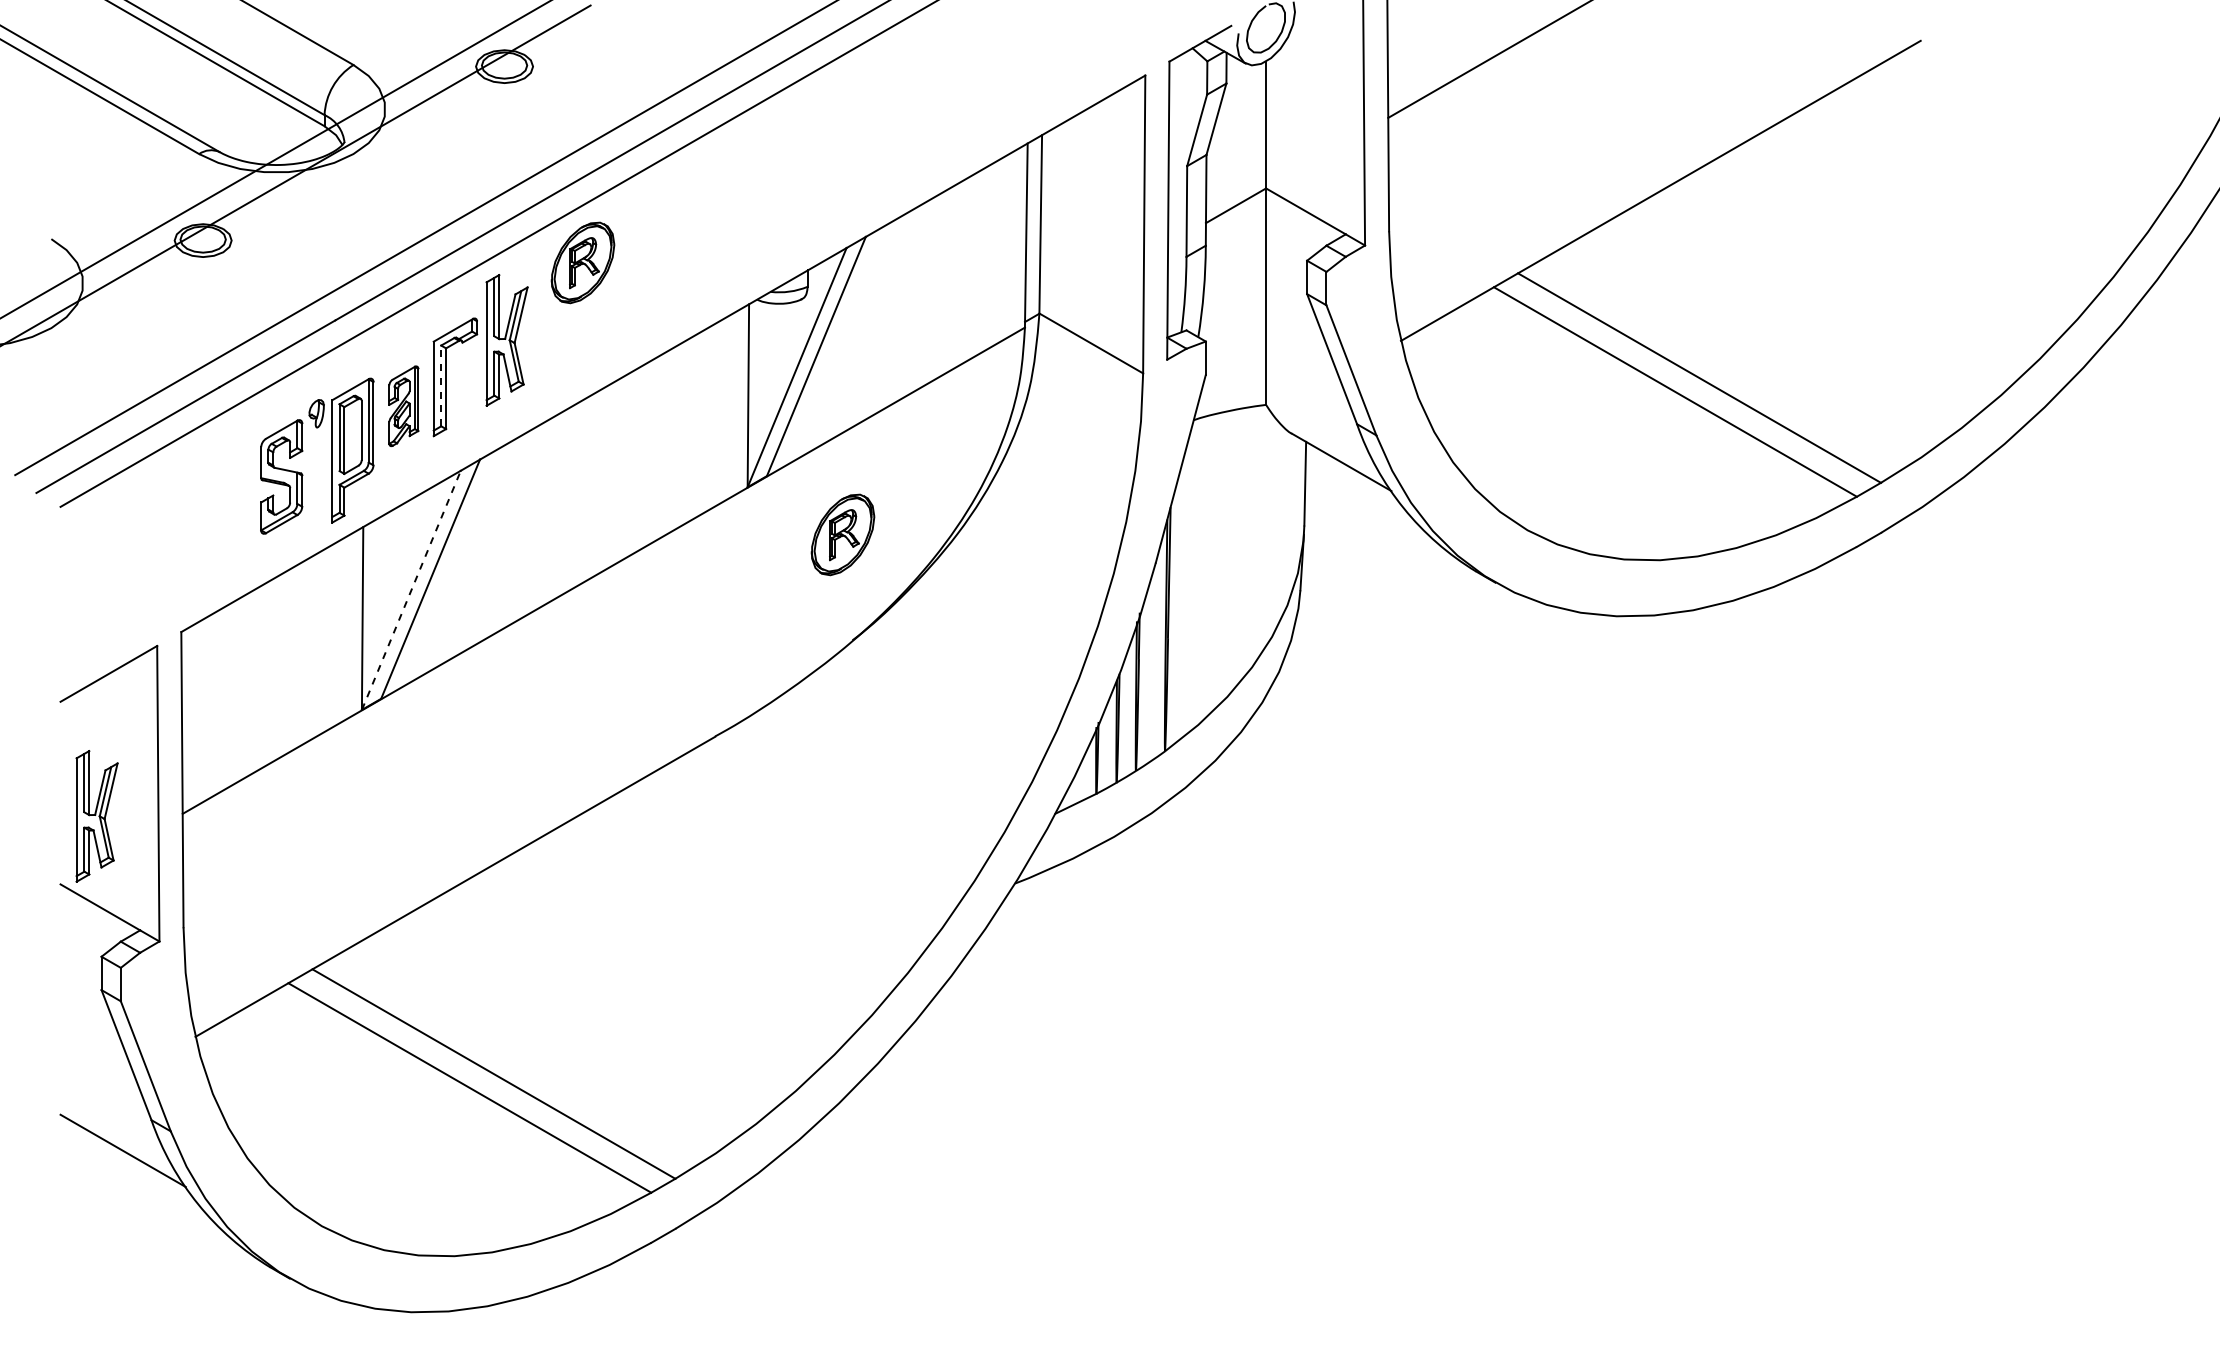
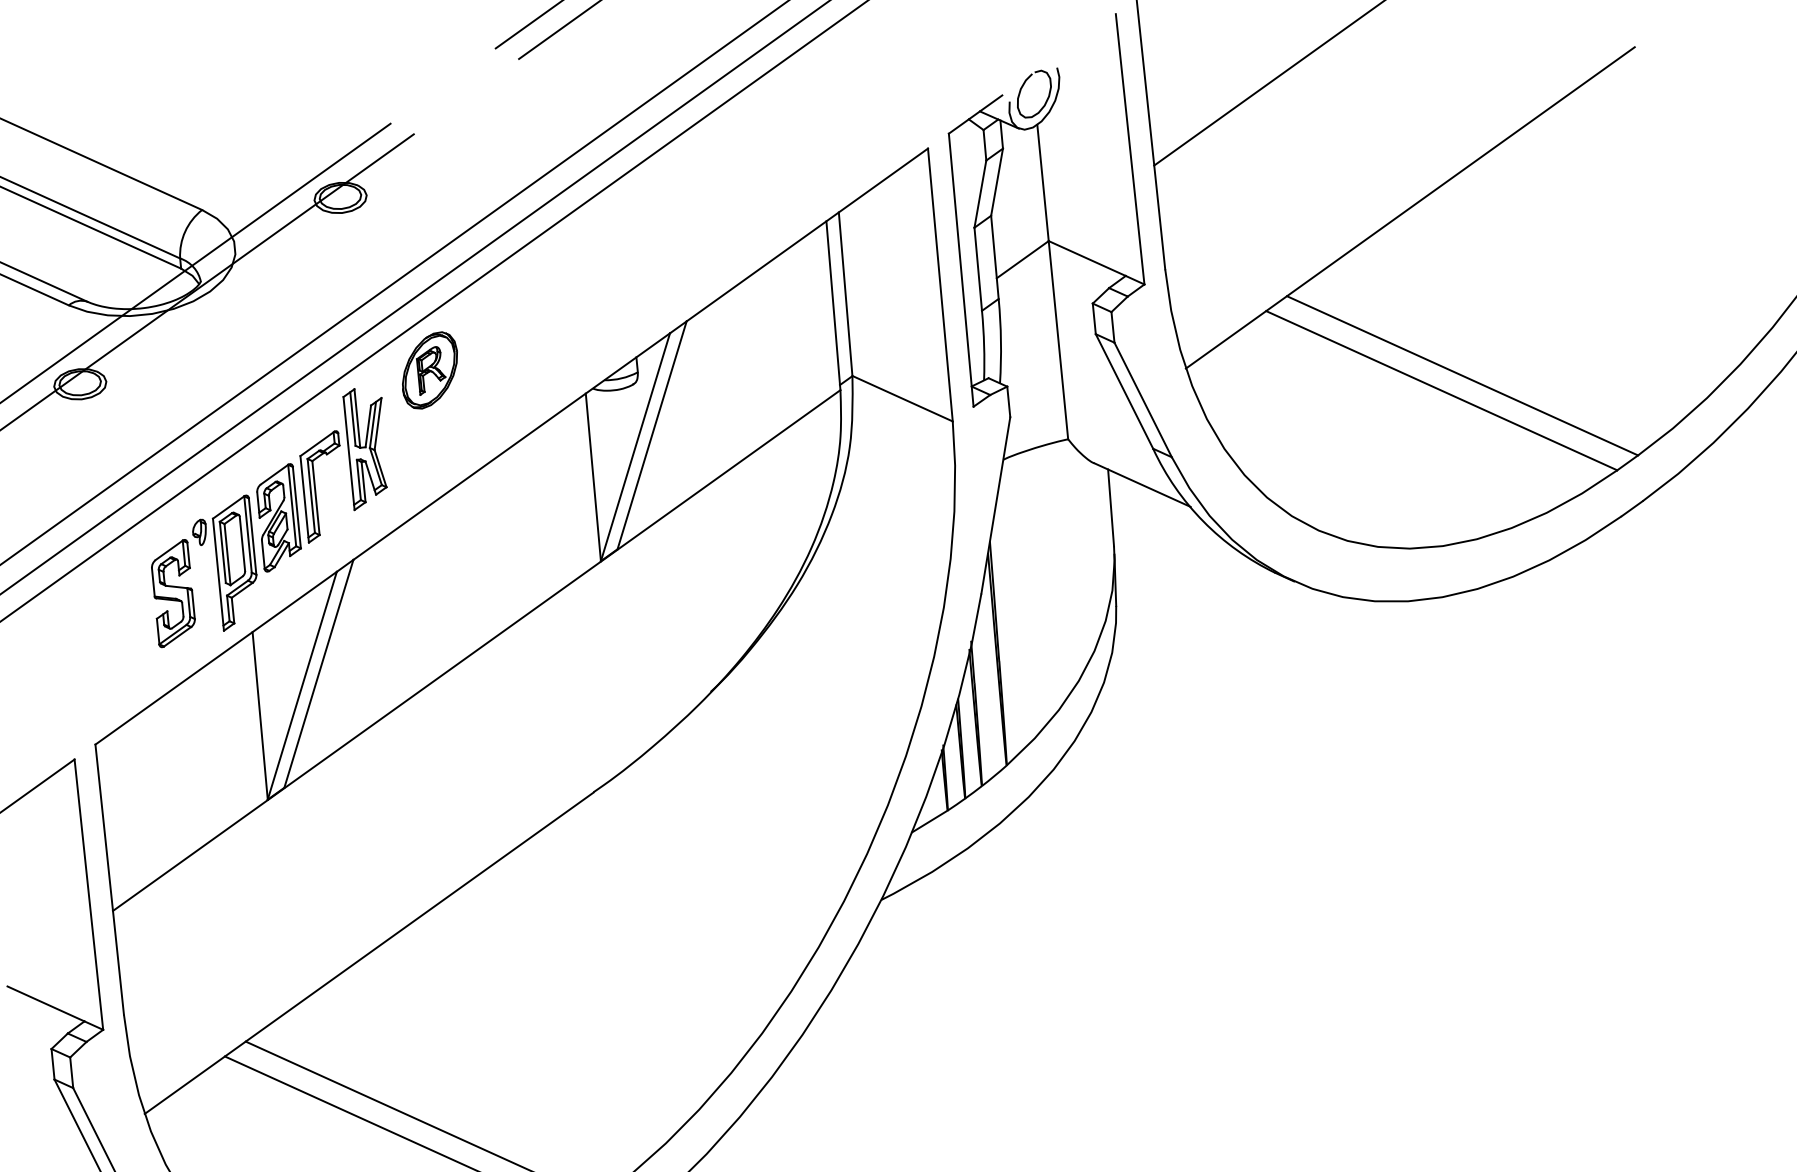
line: (441, 385) -> (311, 495), dashed -> solid
part: (403, 406) -> (278, 518), size x1.43
part: (842, 534) -> (691, 595), removed
line: (411, 589) -> (302, 684), dashed -> solid
part: (96, 816) -> (34, 921), removed

